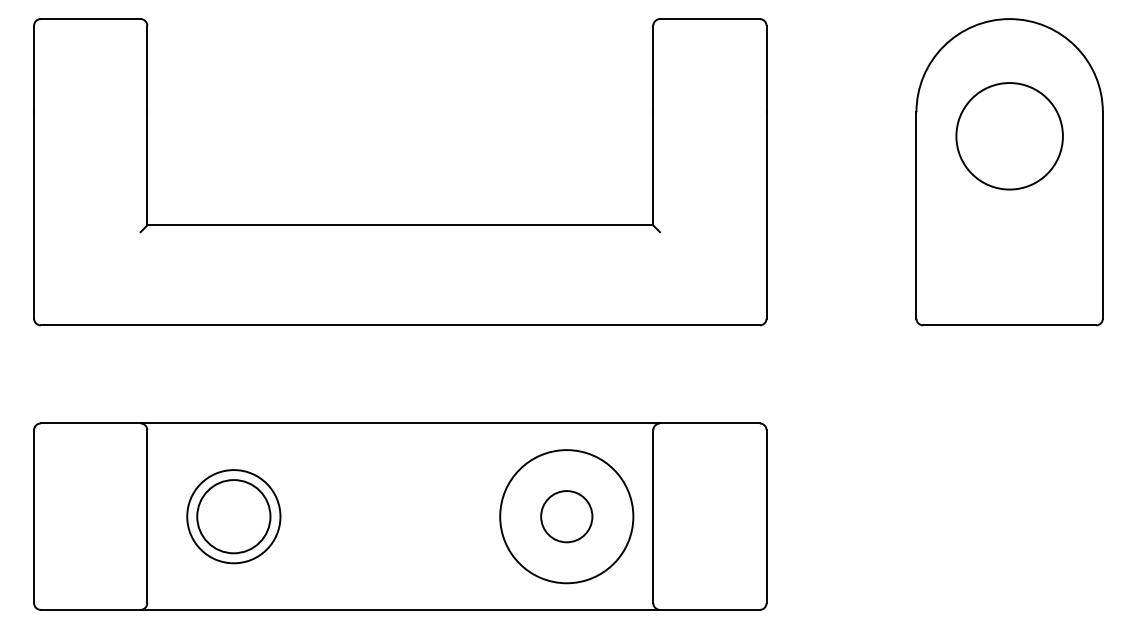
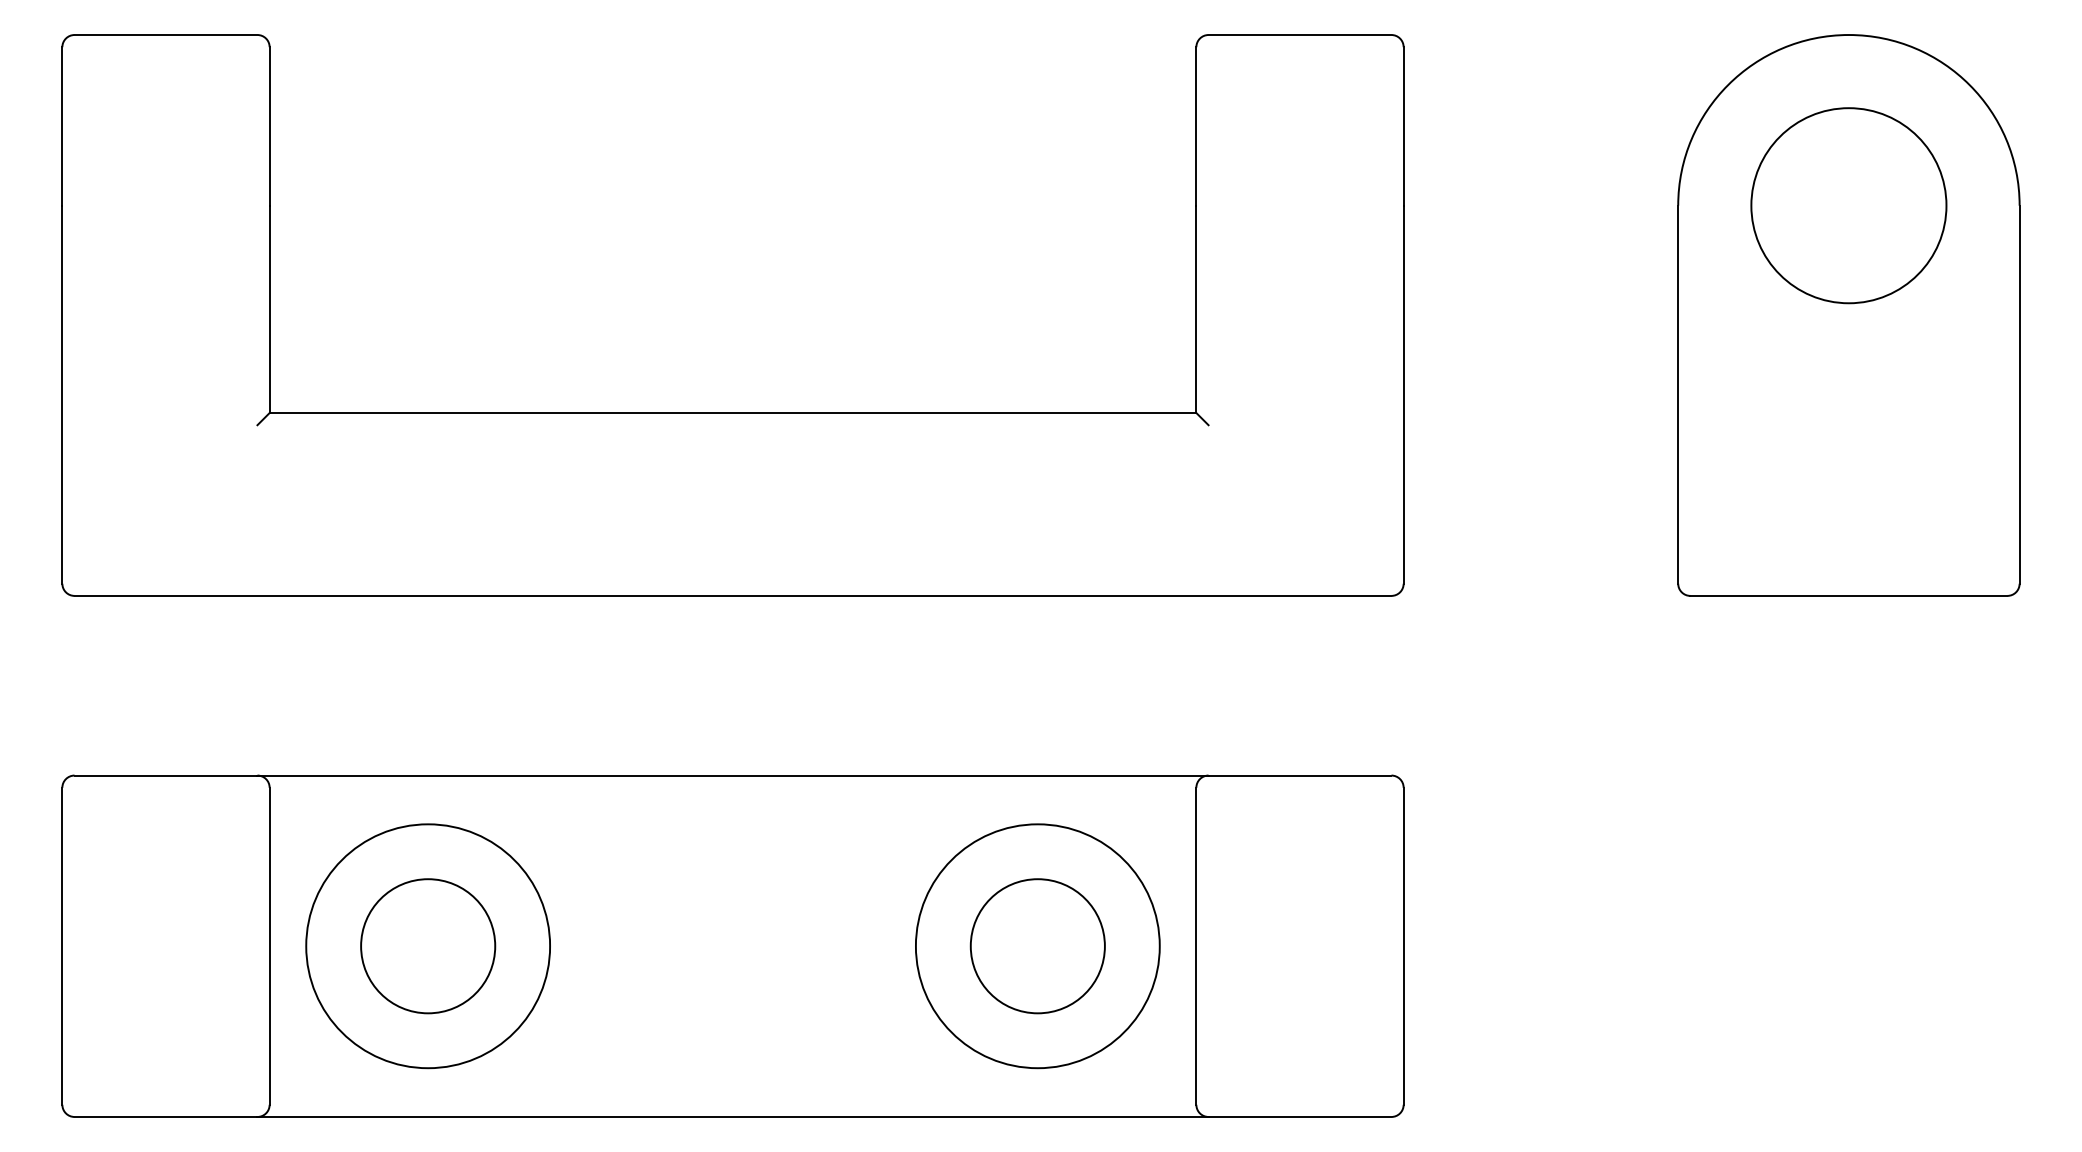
circle: (1009, 136) -> (1848, 206), moved
circle: (233, 516) -> (427, 945), size x1.43
circle: (566, 516) -> (1037, 945), size x1.43

